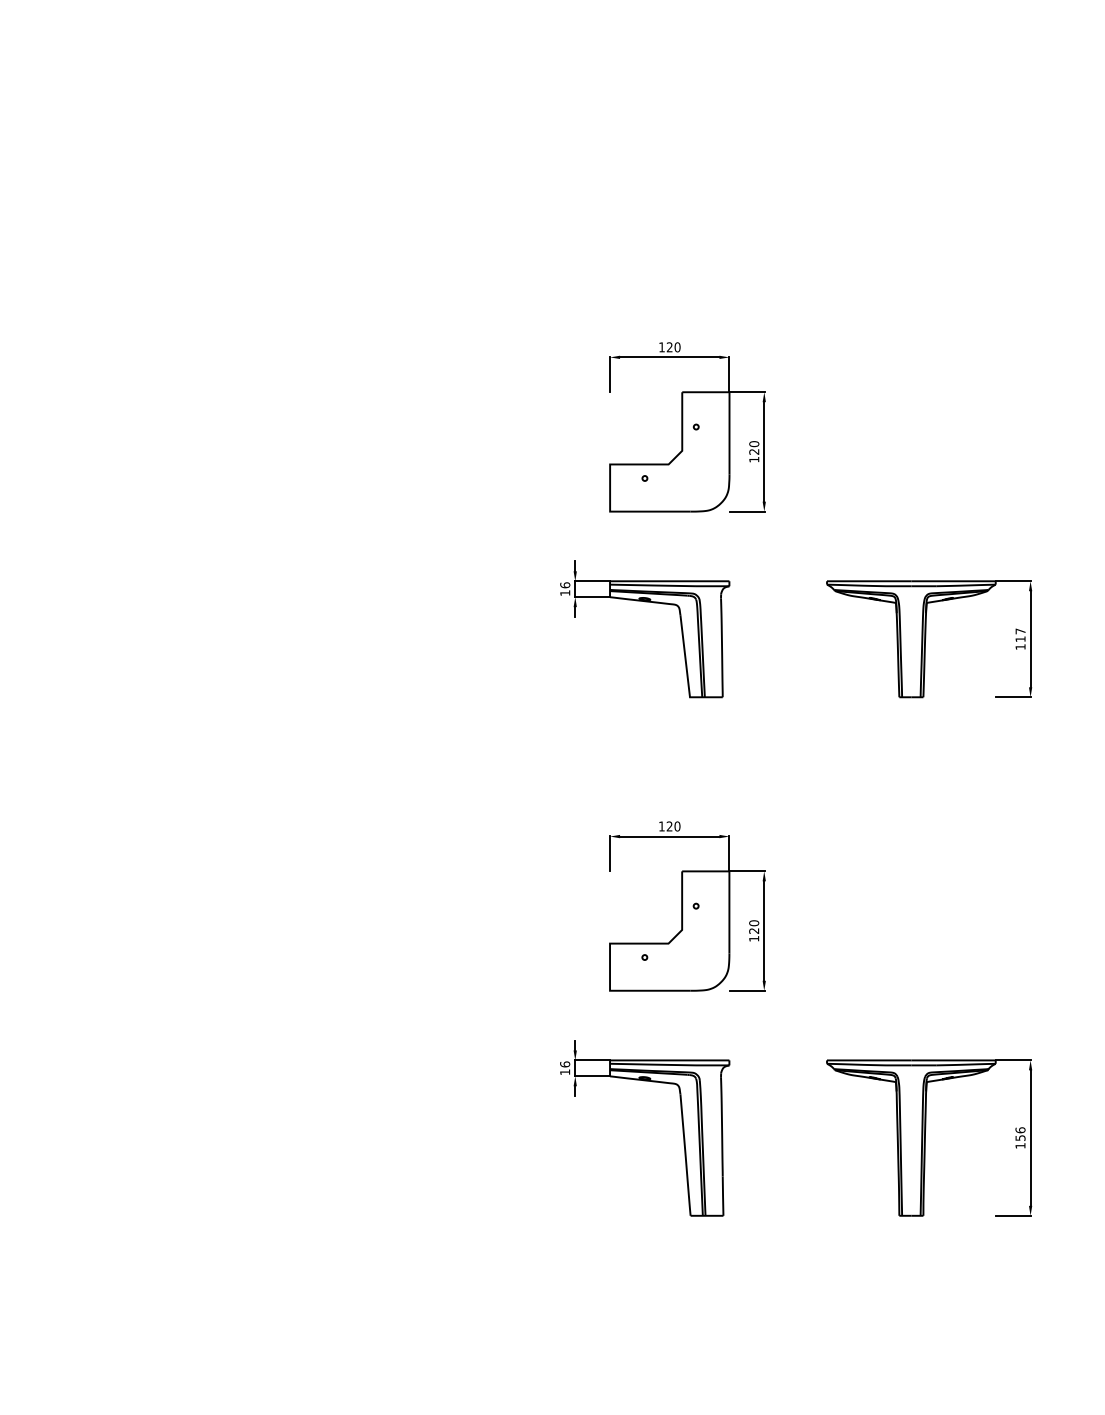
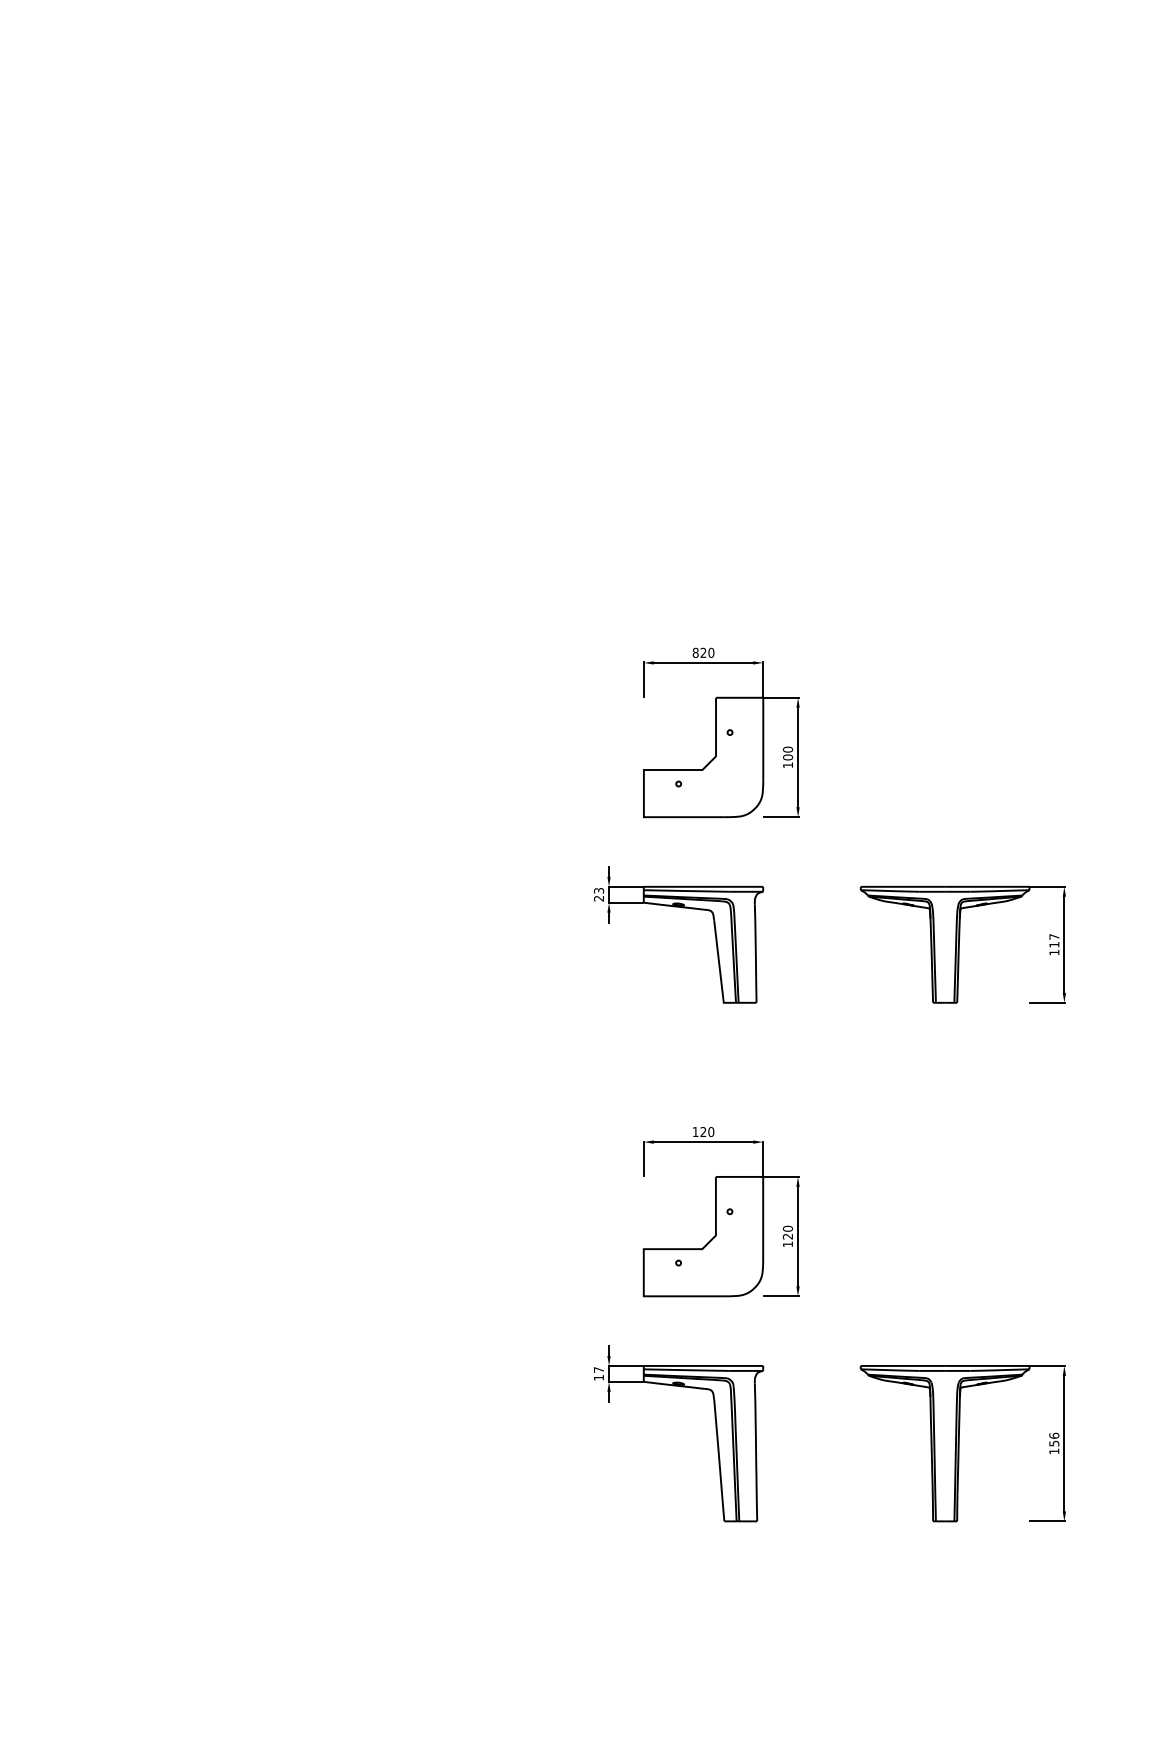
text: (661, 346) -> (695, 652), 120 -> 820
text: (754, 451) -> (788, 757), 120 -> 100
text: (565, 588) -> (599, 894), 16 -> 23
text: (564, 1063) -> (598, 1369), 16 -> 17

